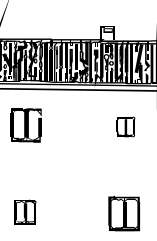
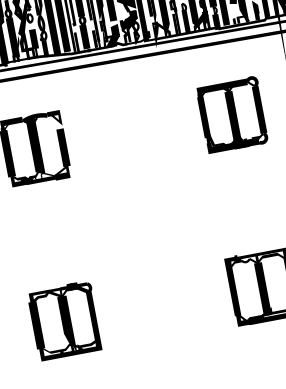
part: (125, 126) -> (231, 114), size x1.67
part: (25, 211) -> (66, 319), size x1.43

